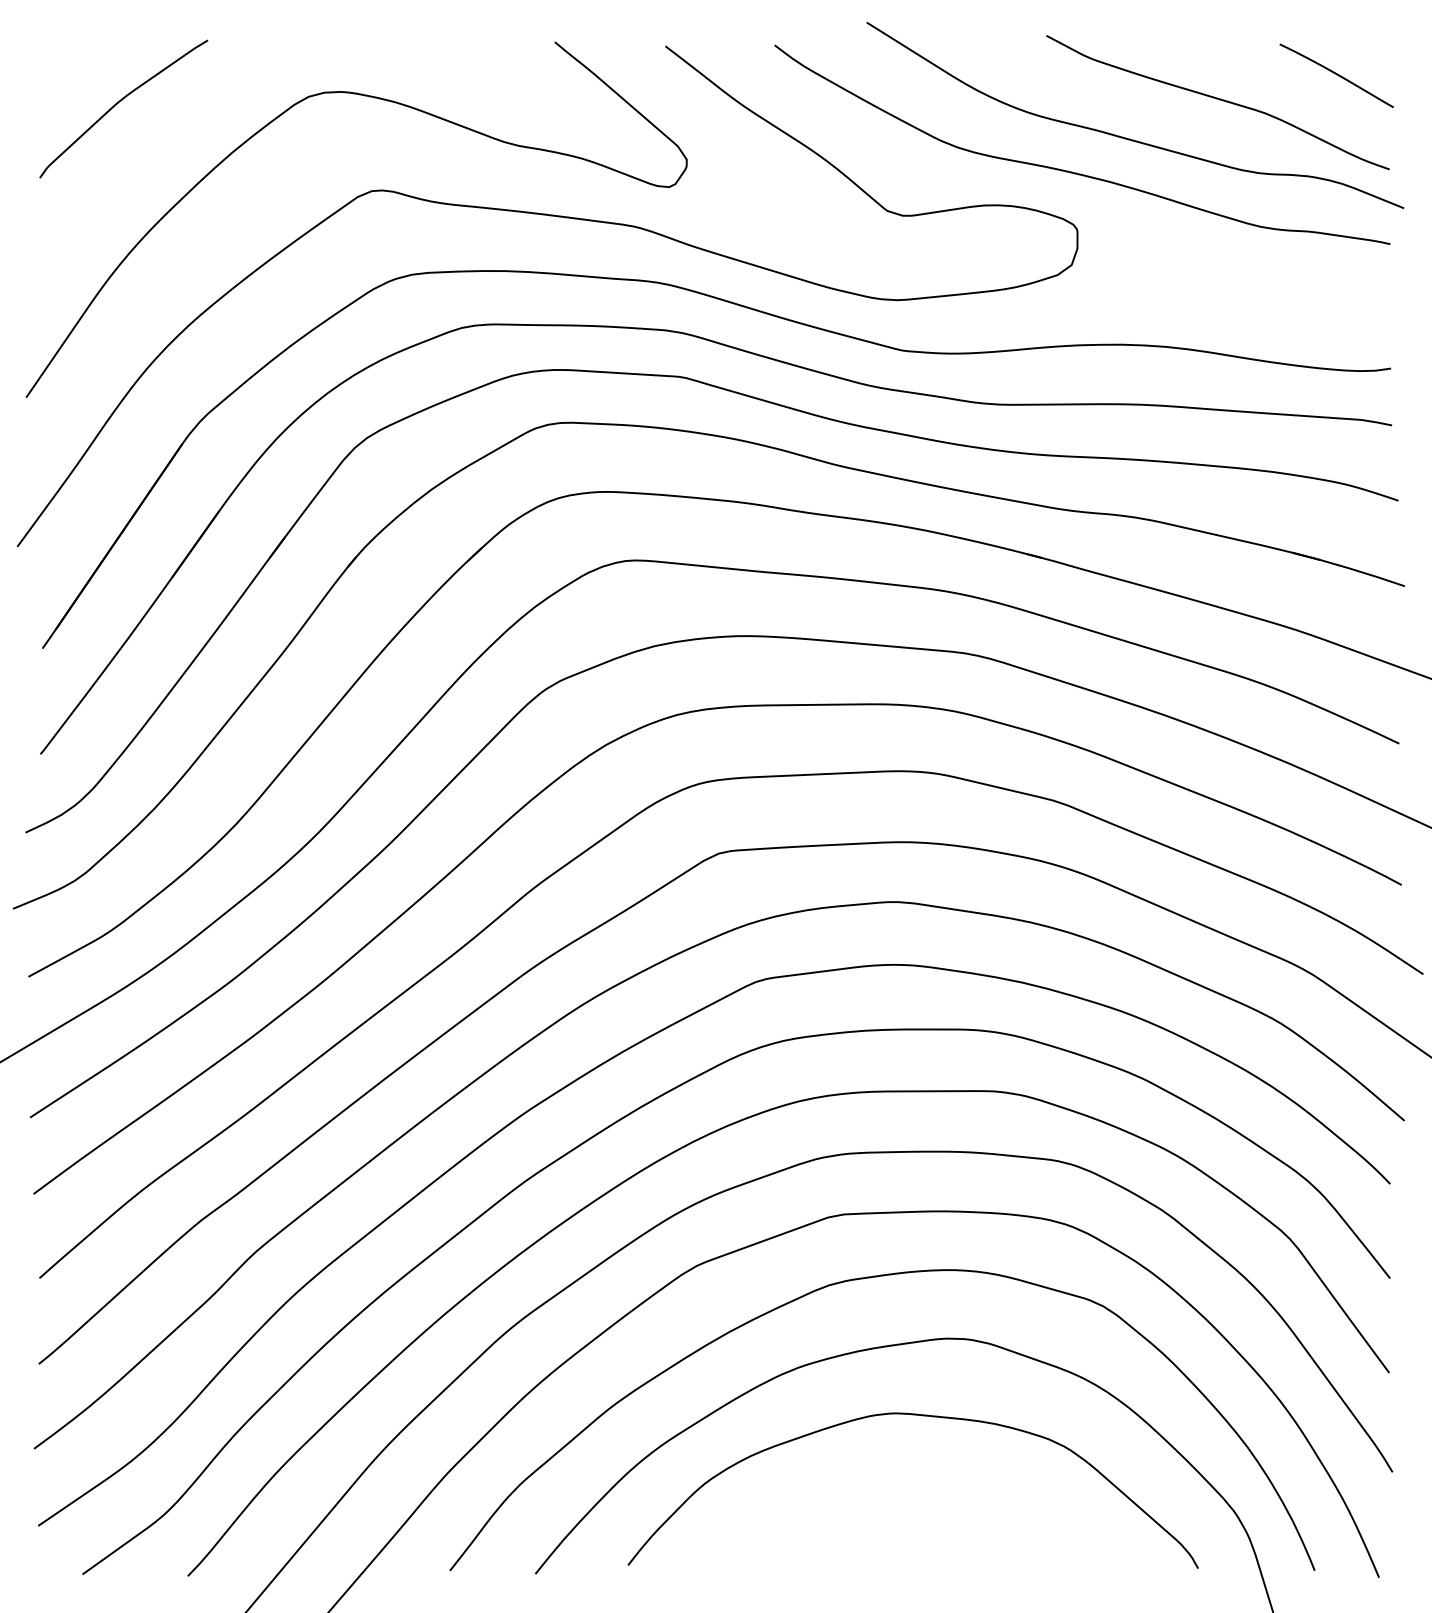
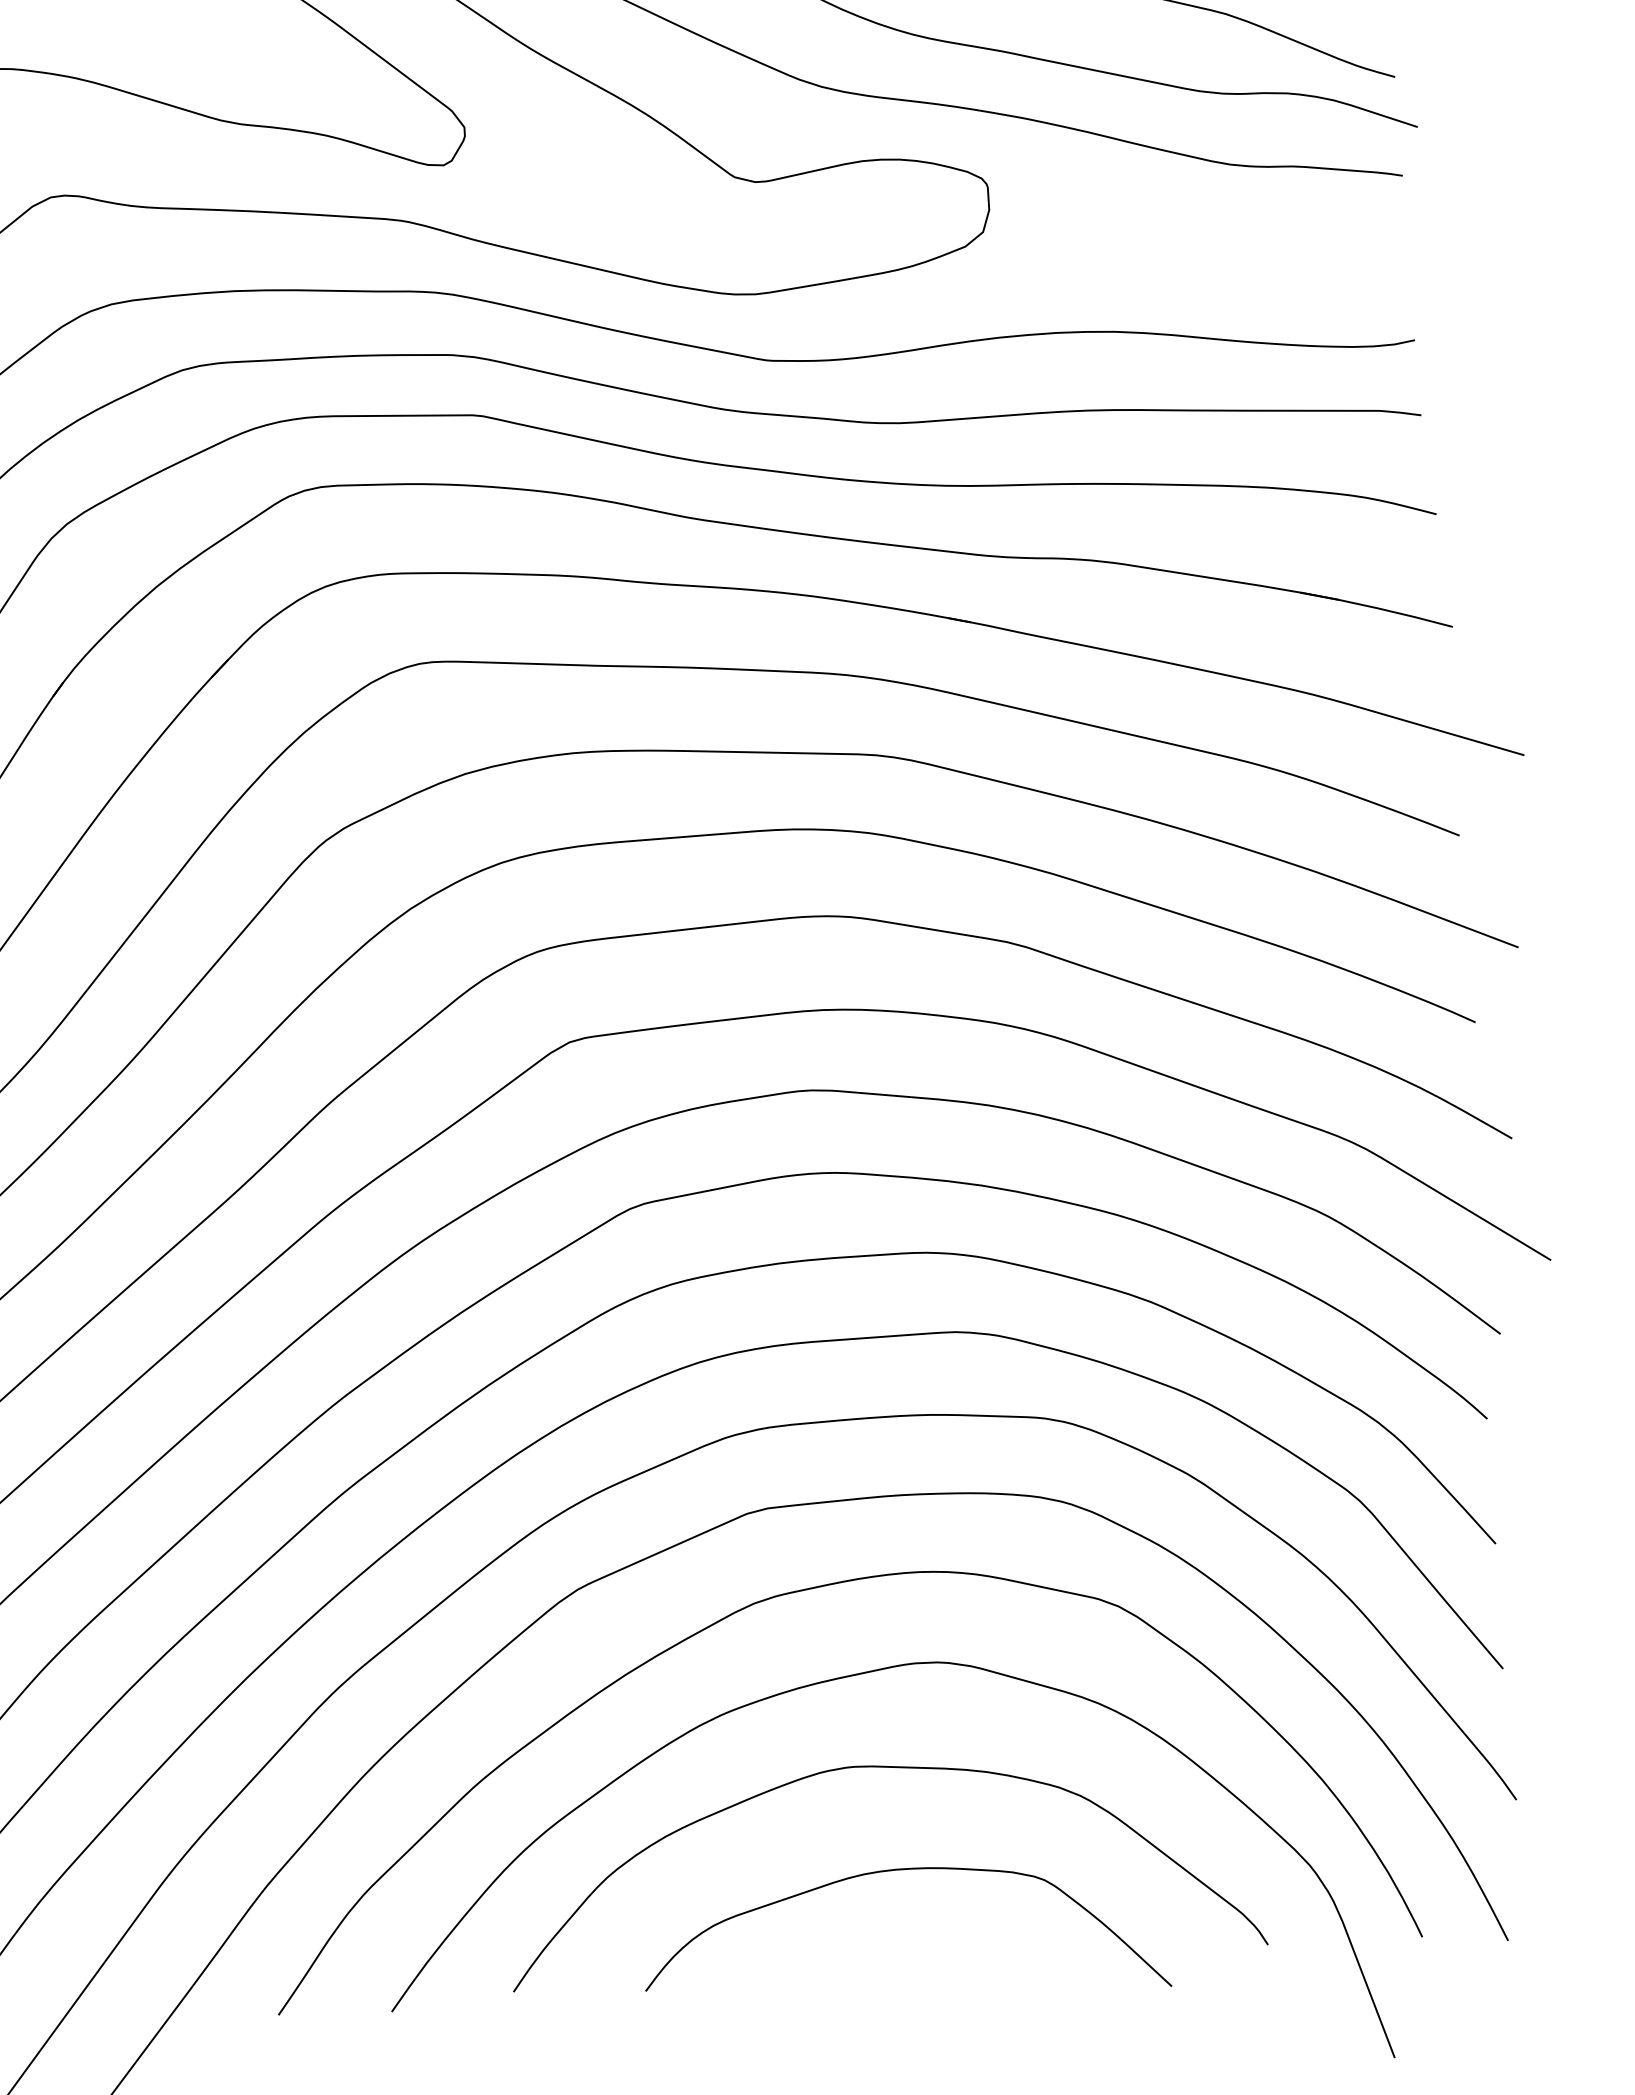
curve: (916, 1494) -> (888, 1872), added

